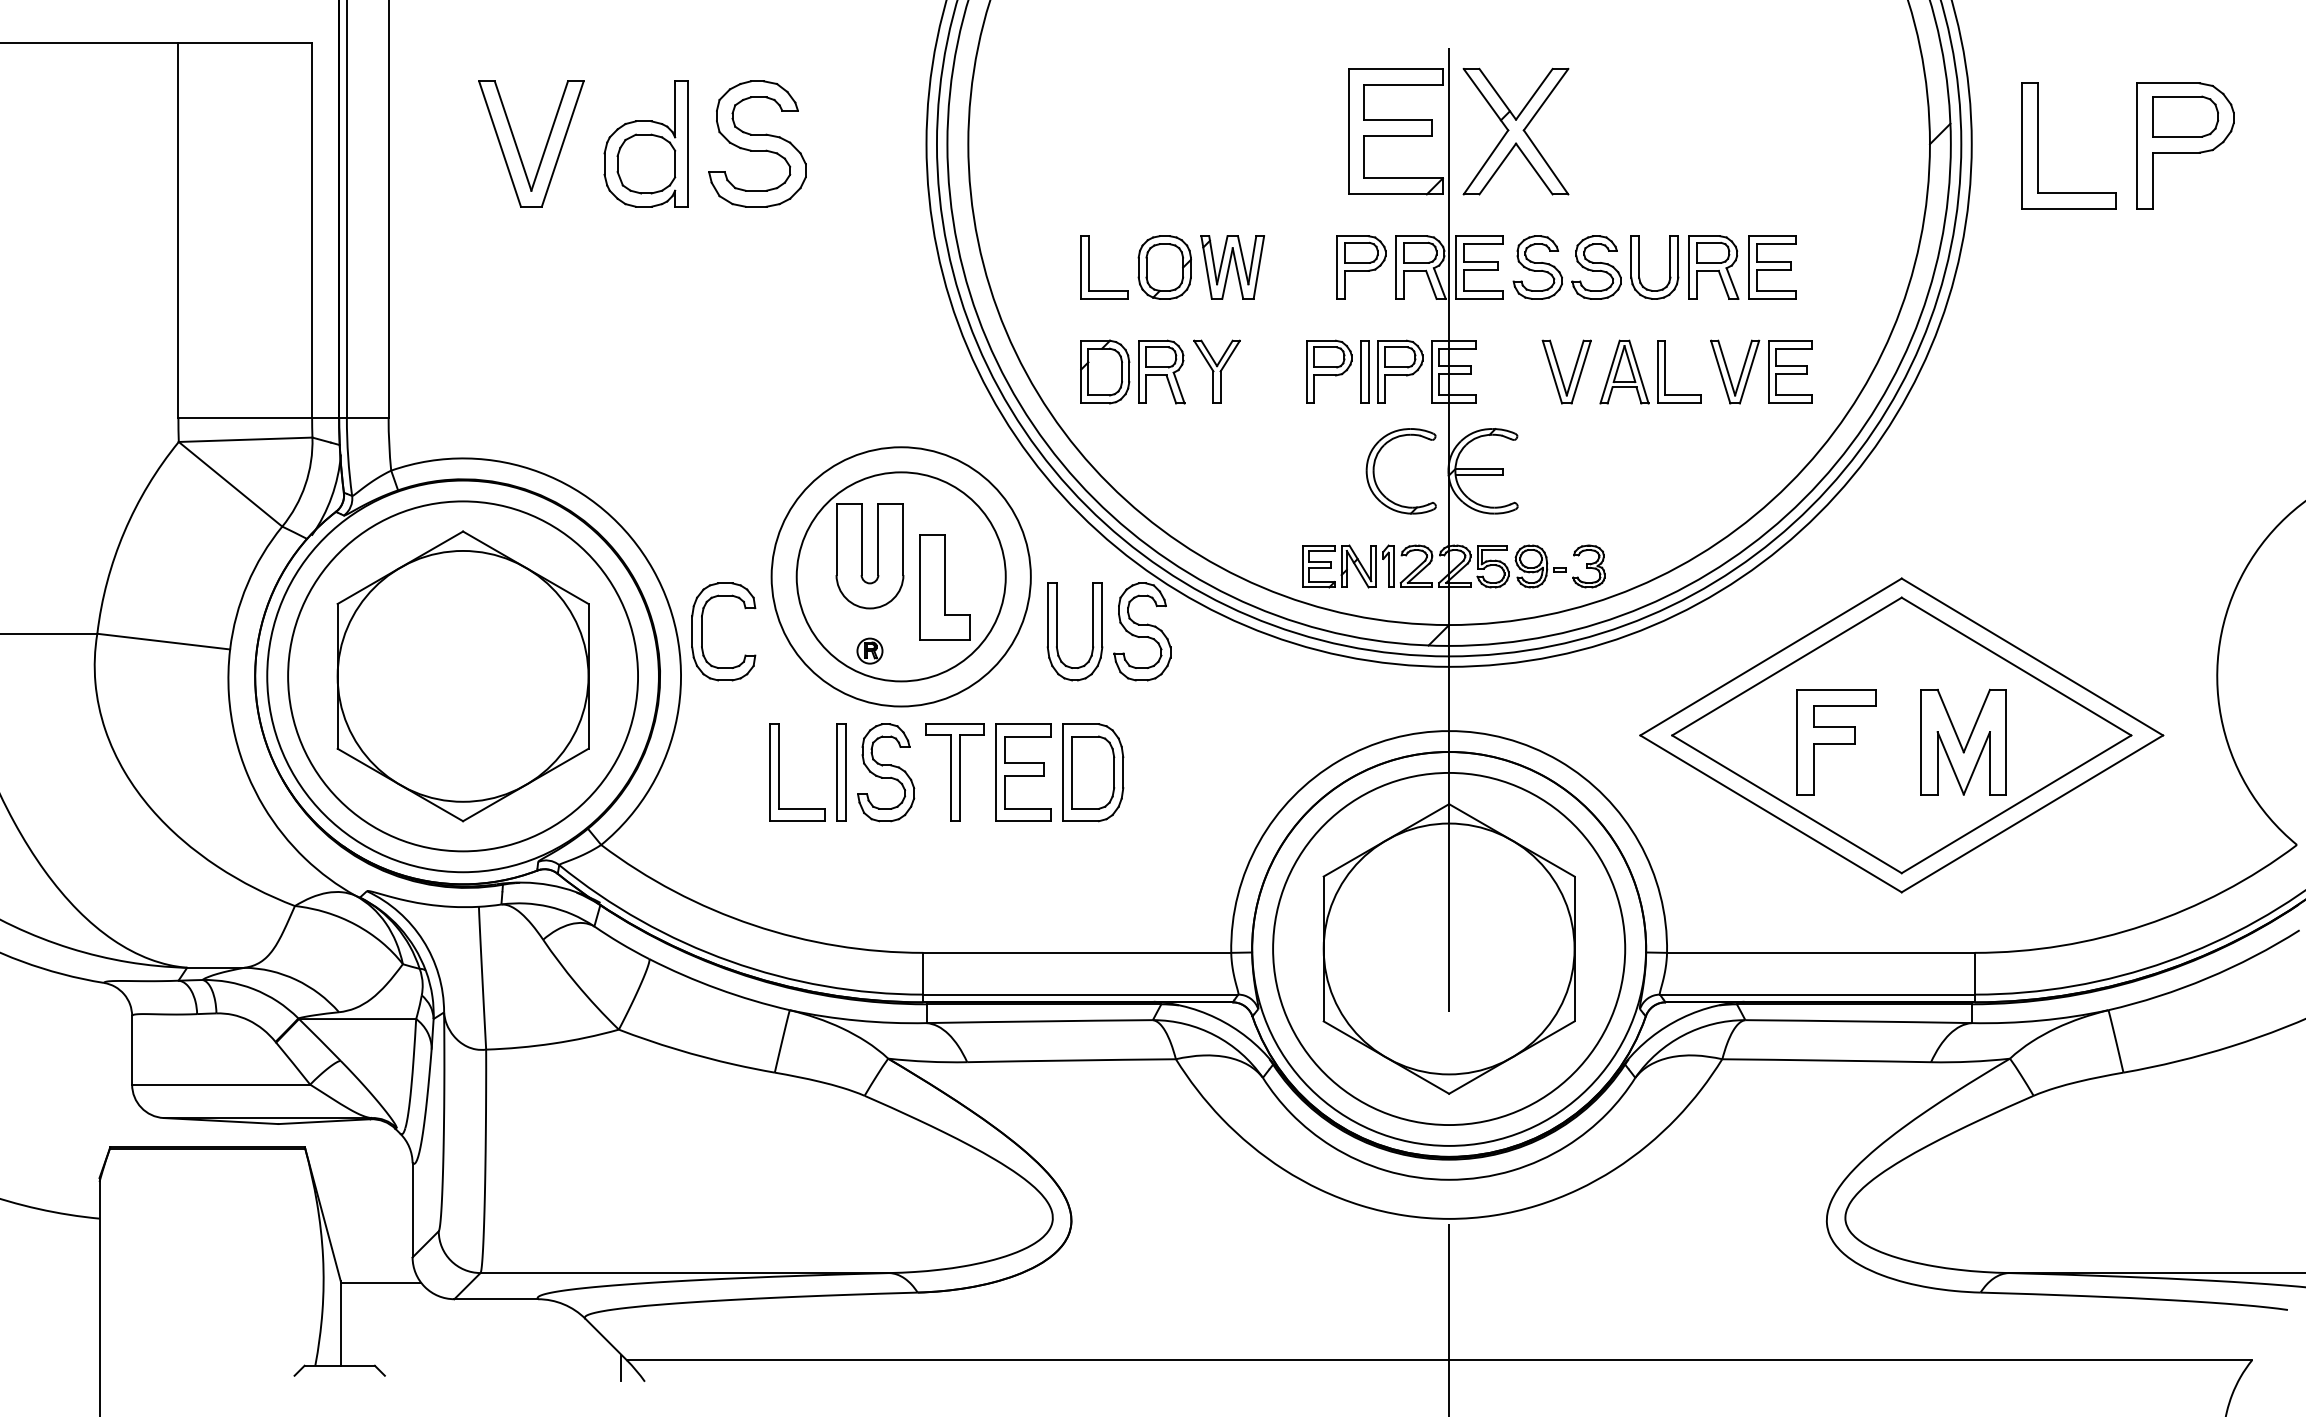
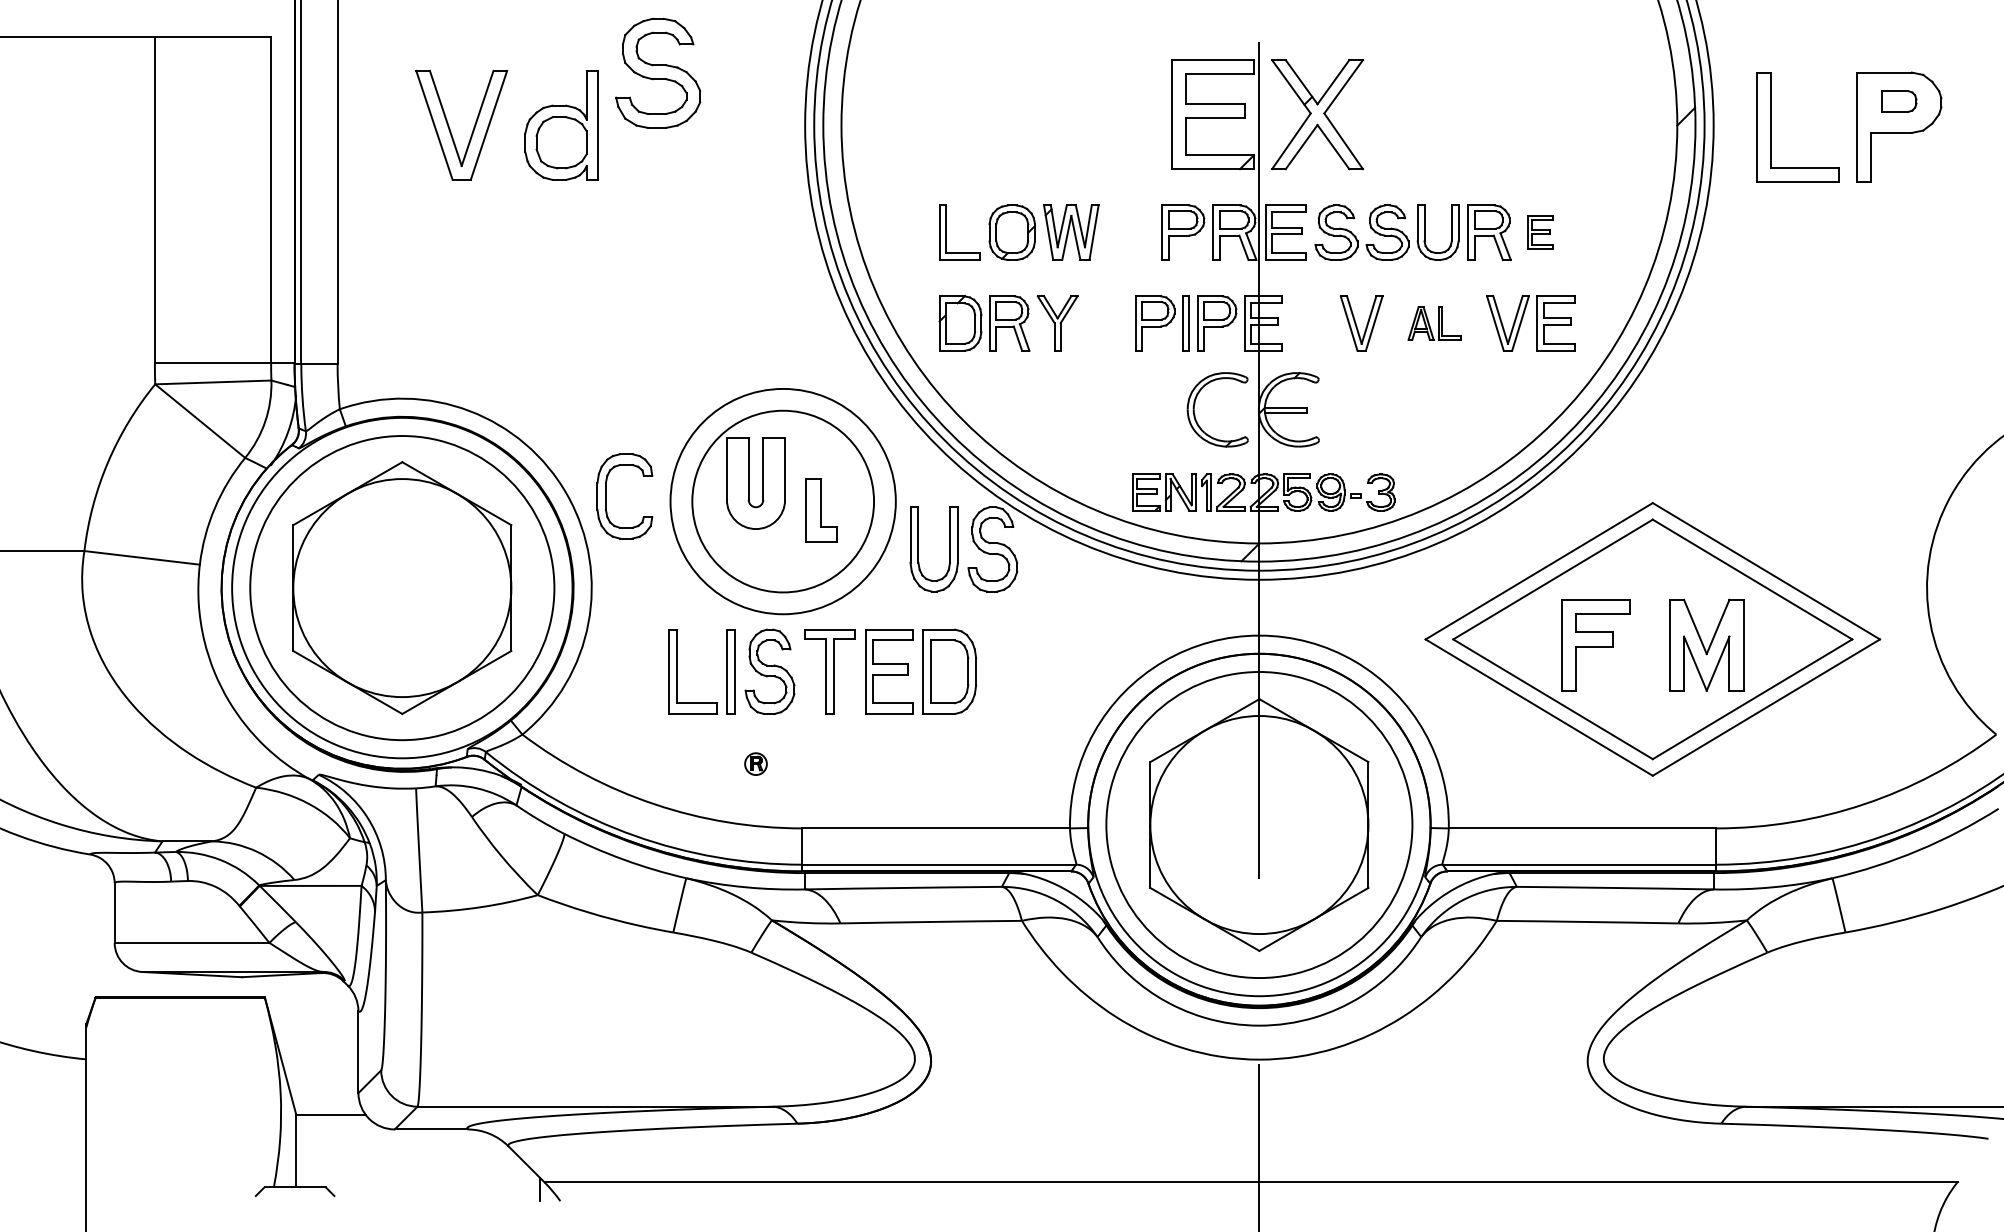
part: (2185, 116) -> (1899, 101), size x0.6
part: (757, 143) -> (658, 72), moved
part: (1772, 267) -> (1540, 232), size x0.6
part: (1650, 371) -> (1434, 323), size x0.6
part: (945, 587) -> (821, 510), size x0.7
part: (702, 631) -> (606, 496), moved
part: (869, 650) -> (755, 763), moved

